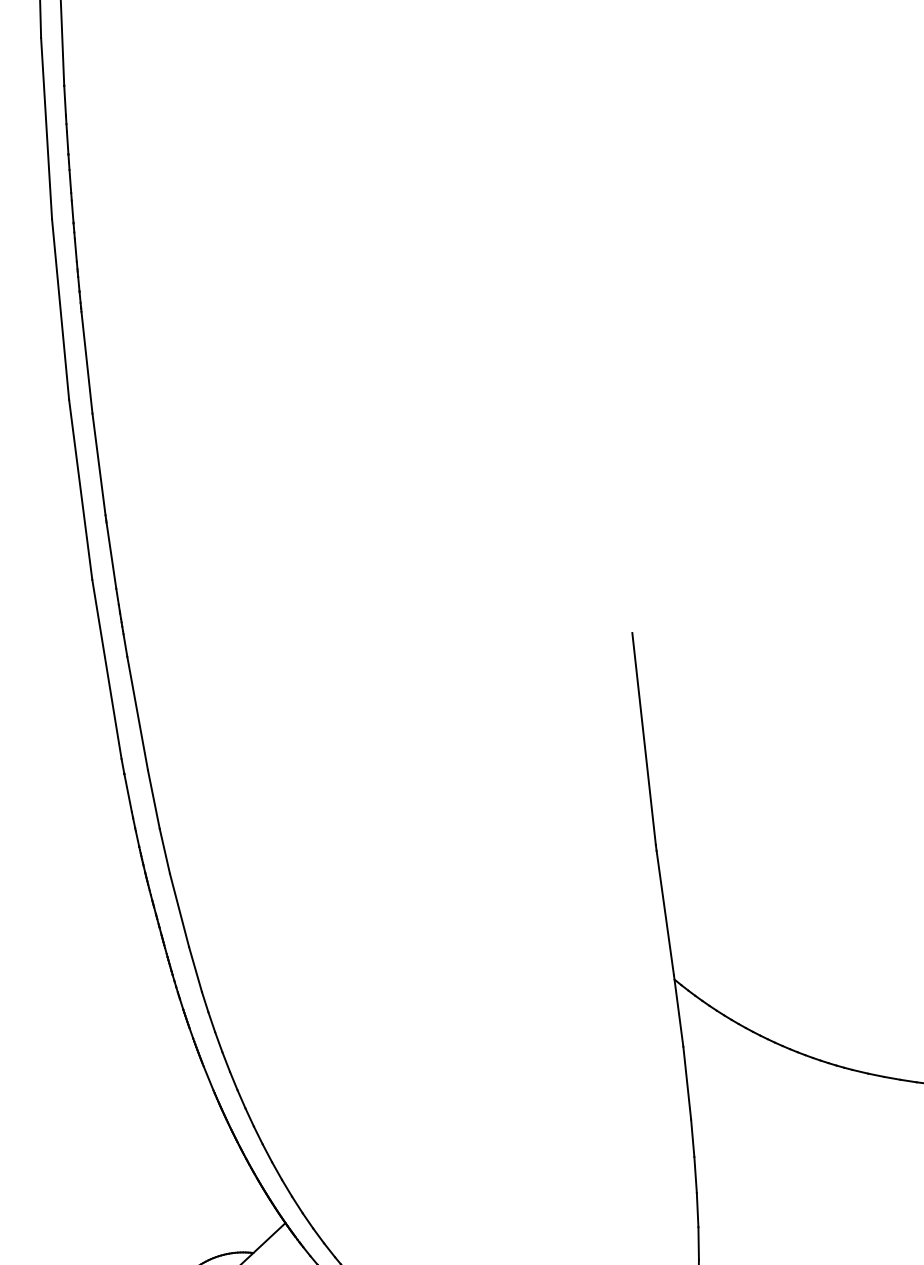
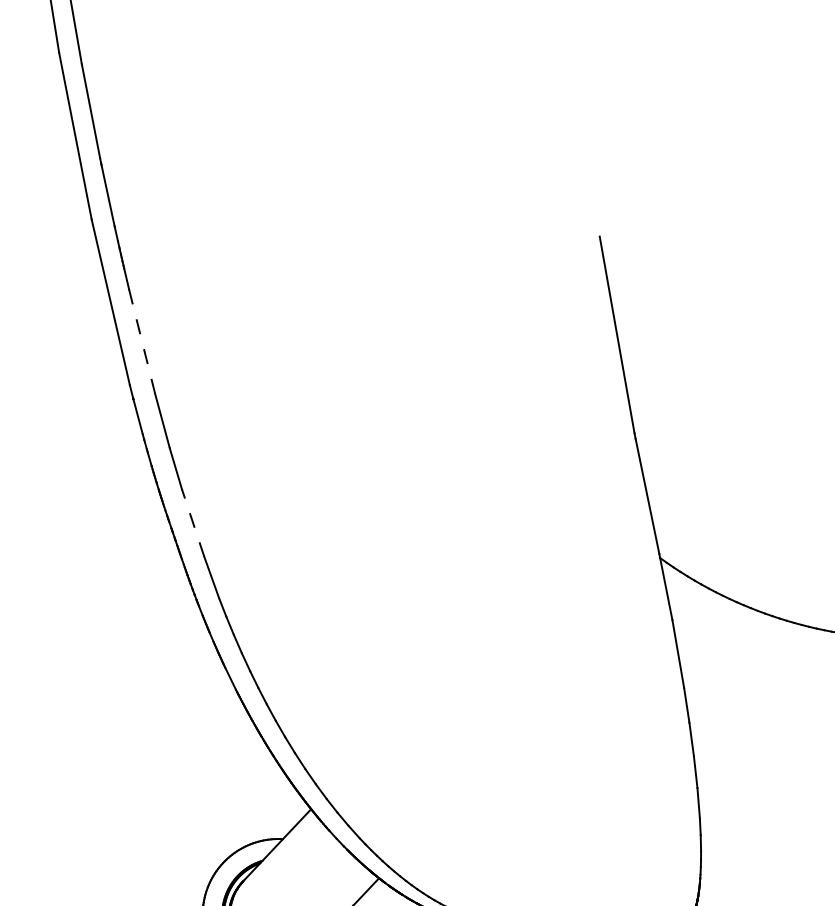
line: (137, 713) -> (142, 341), solid -> dashed
line: (179, 910) -> (193, 523), solid -> dashed

